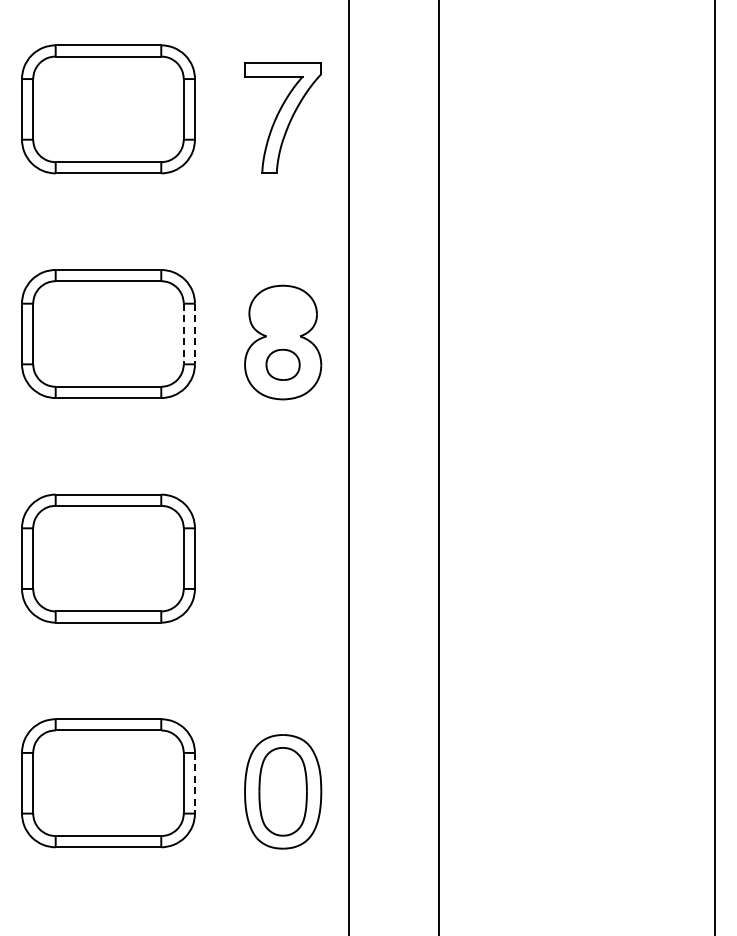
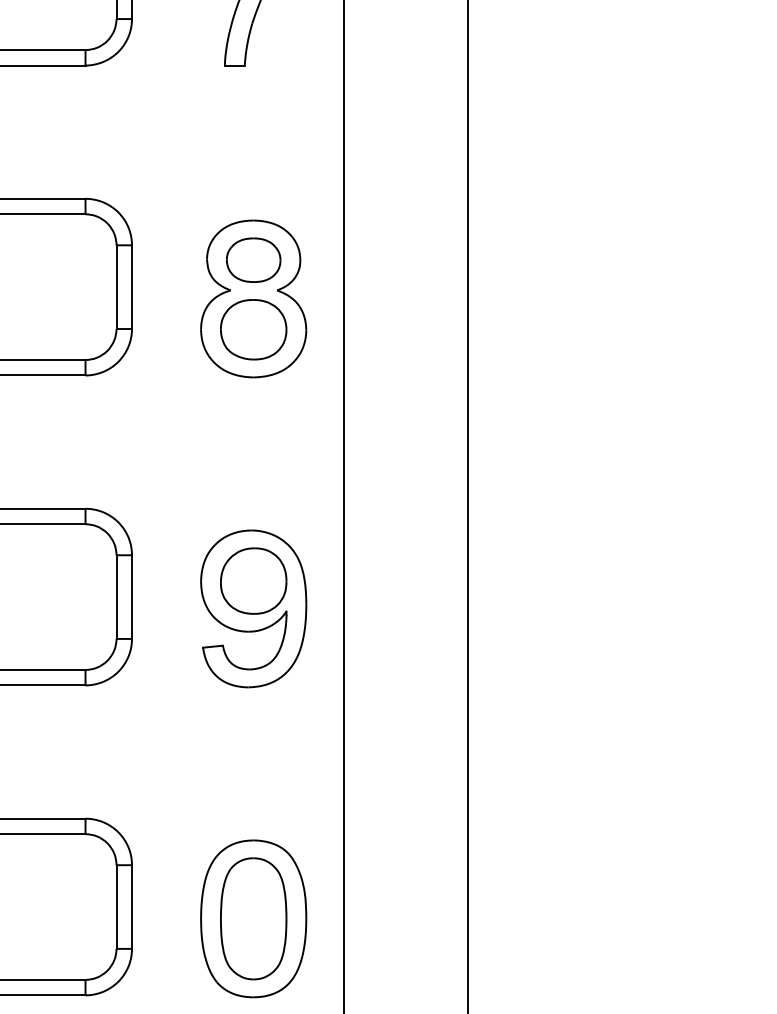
part: (282, 314) -> (252, 260), added
line: (183, 334) -> (116, 287), dashed -> solid
line: (194, 334) -> (131, 287), dashed -> solid
part: (282, 364) -> (252, 329), size x1.43
part: (283, 566) -> (254, 607), added
line: (194, 783) -> (131, 907), dashed -> solid

